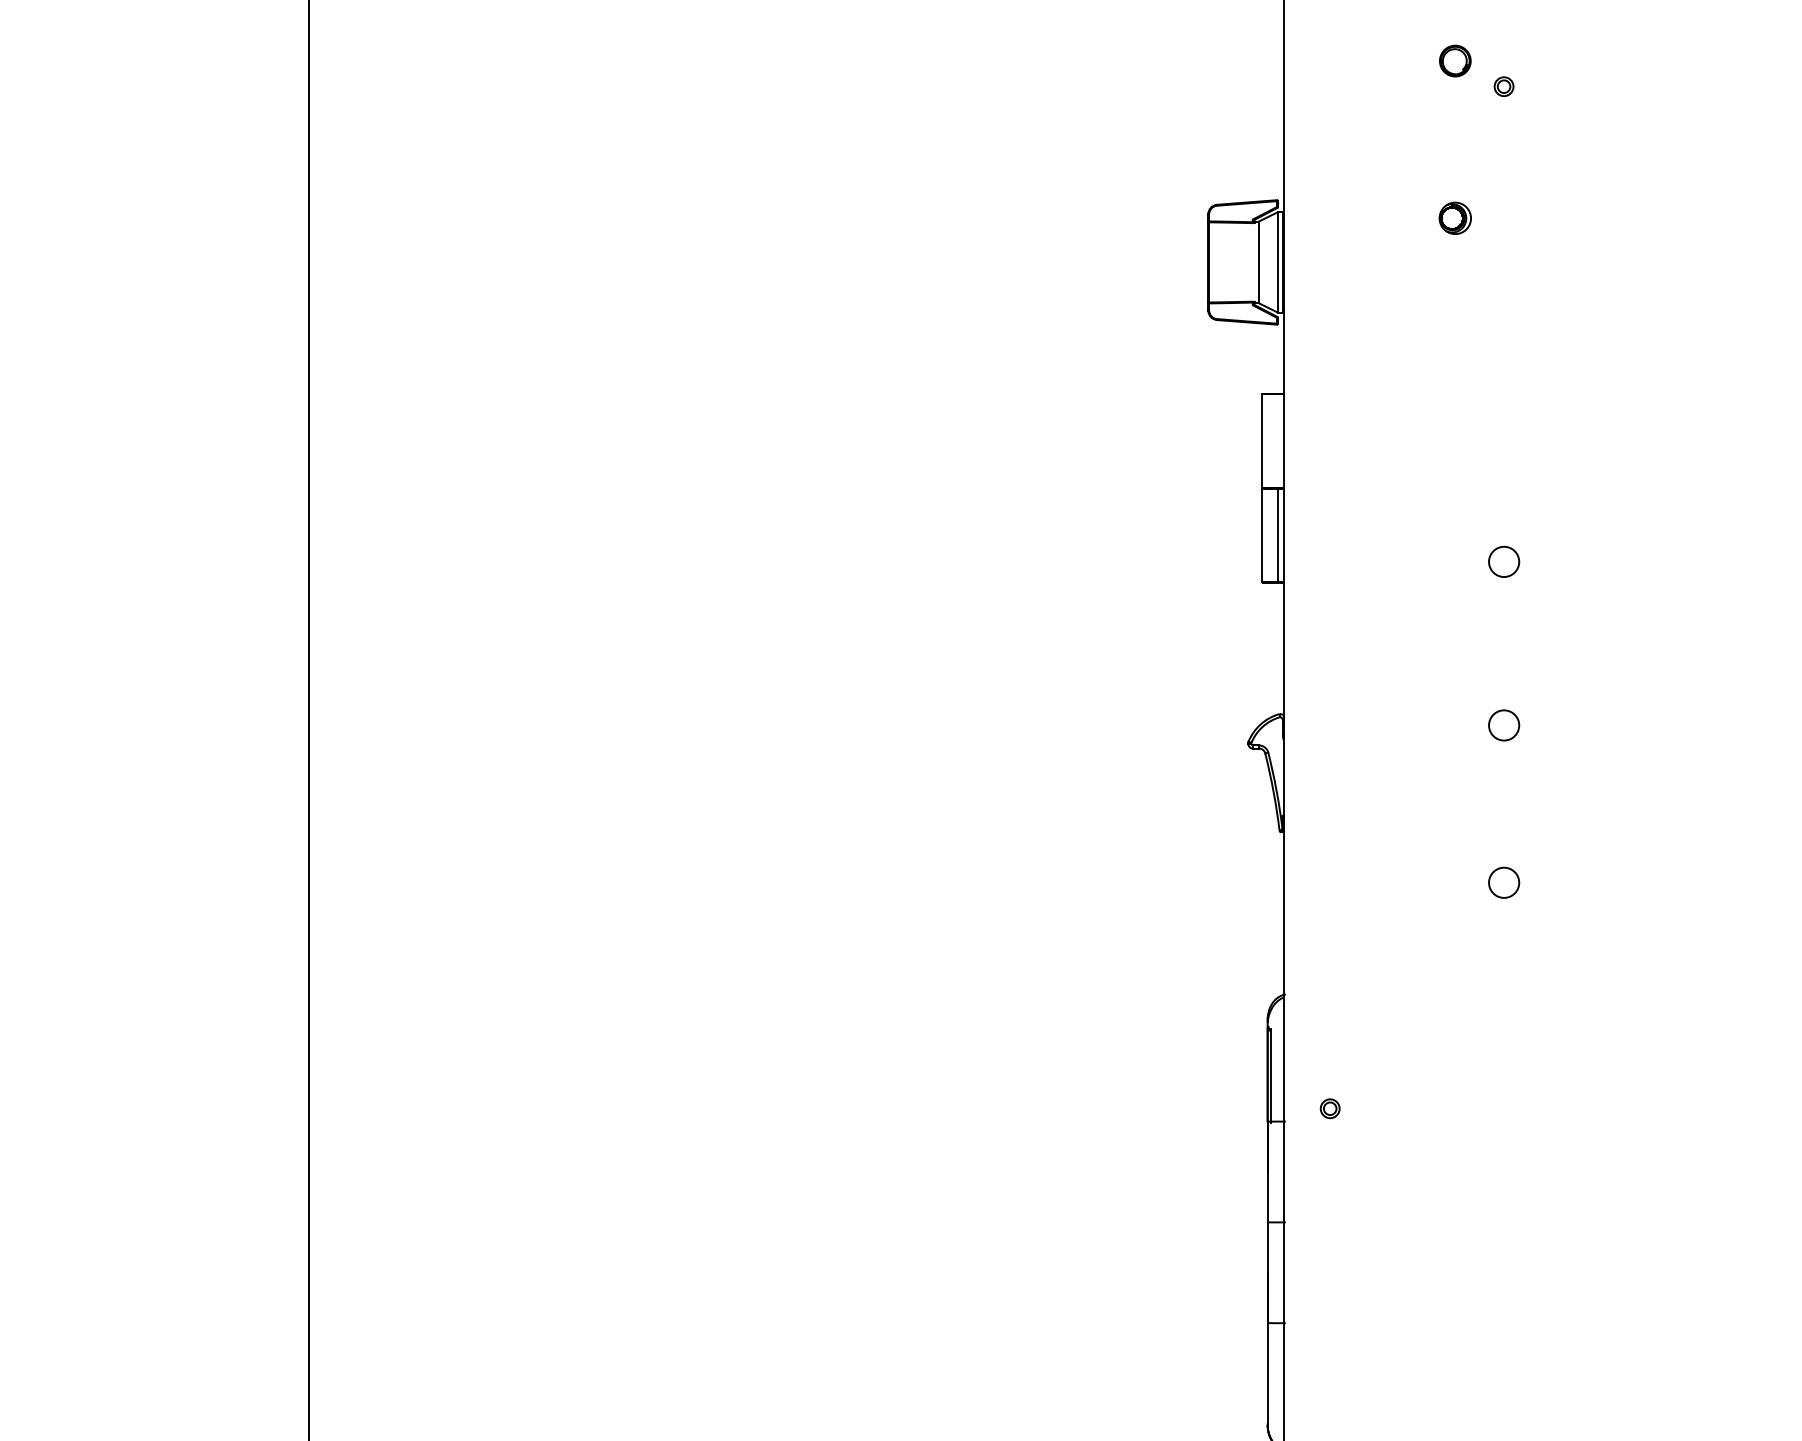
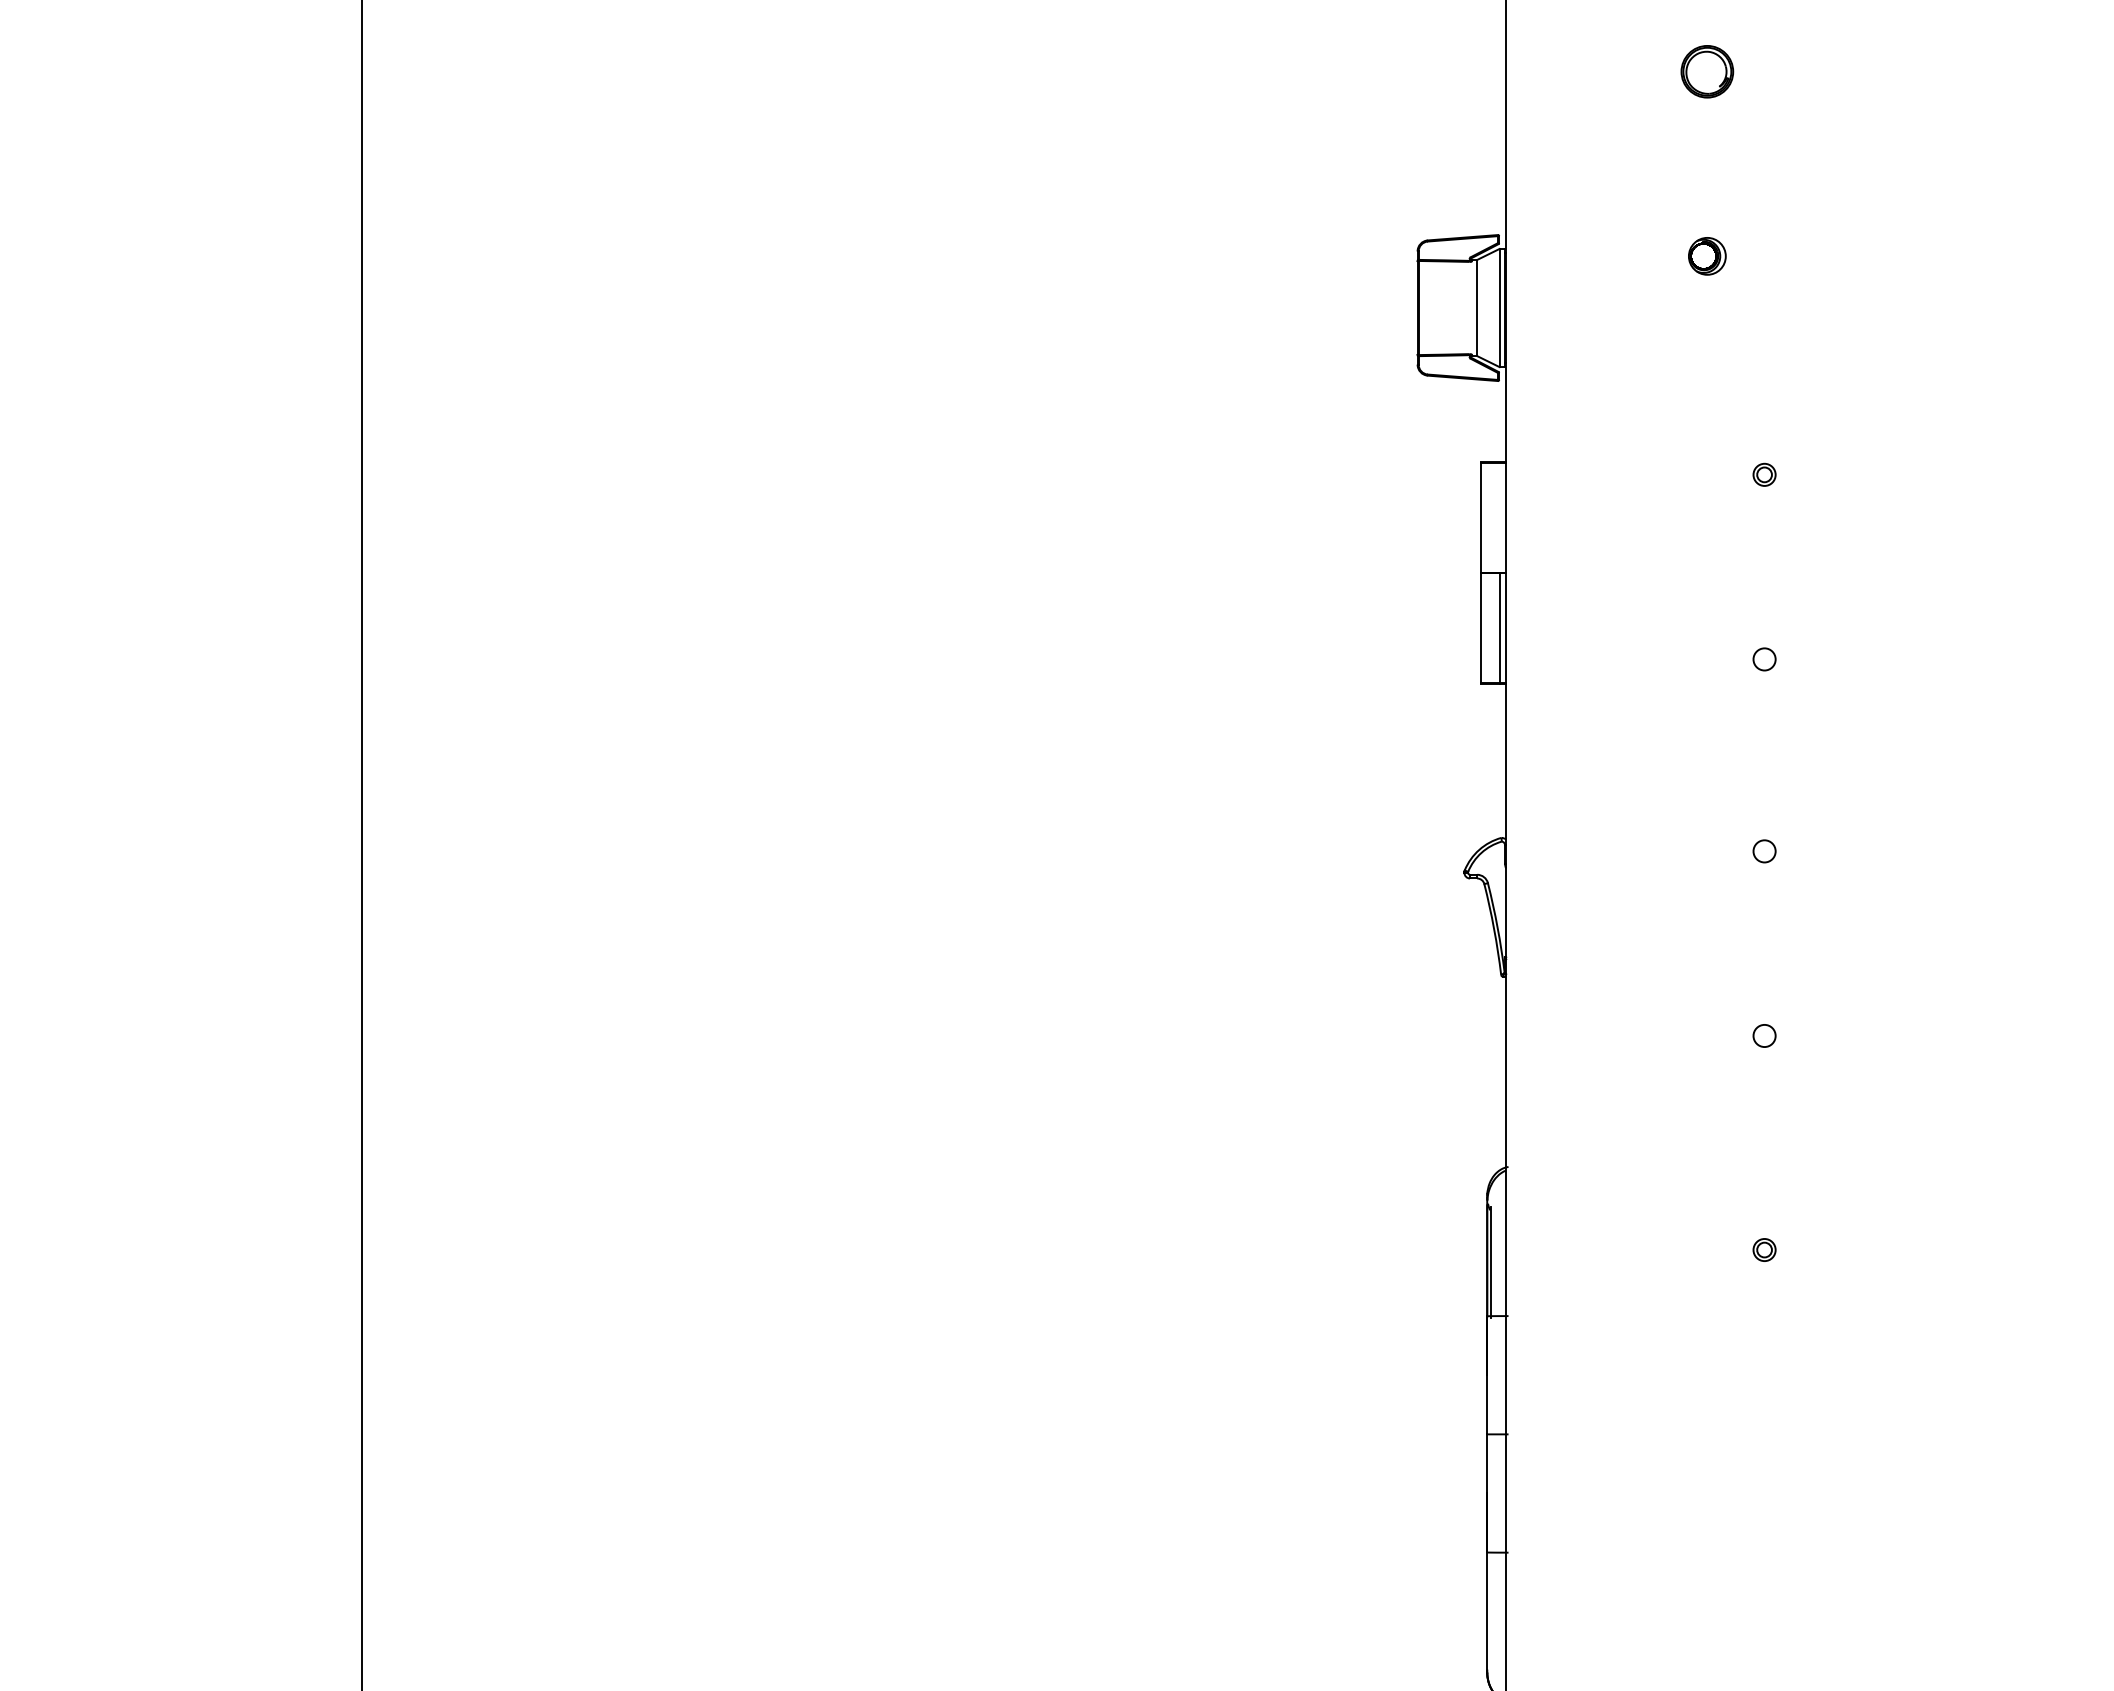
part: (1455, 60) -> (1707, 71), size x1.43
part: (1504, 86) -> (1764, 474), moved
circle: (1504, 561) -> (1764, 659), size x0.62
circle: (1504, 725) -> (1764, 851), size x0.62
circle: (1504, 882) -> (1764, 1035), size x0.62
part: (1330, 1108) -> (1764, 1249), moved

